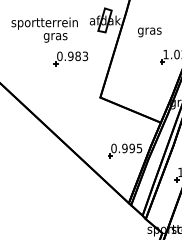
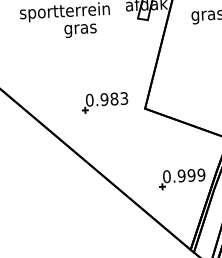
part: (70, 58) -> (104, 102), moved
text: (139, 147) -> (201, 173), 0.995 -> 0.999

